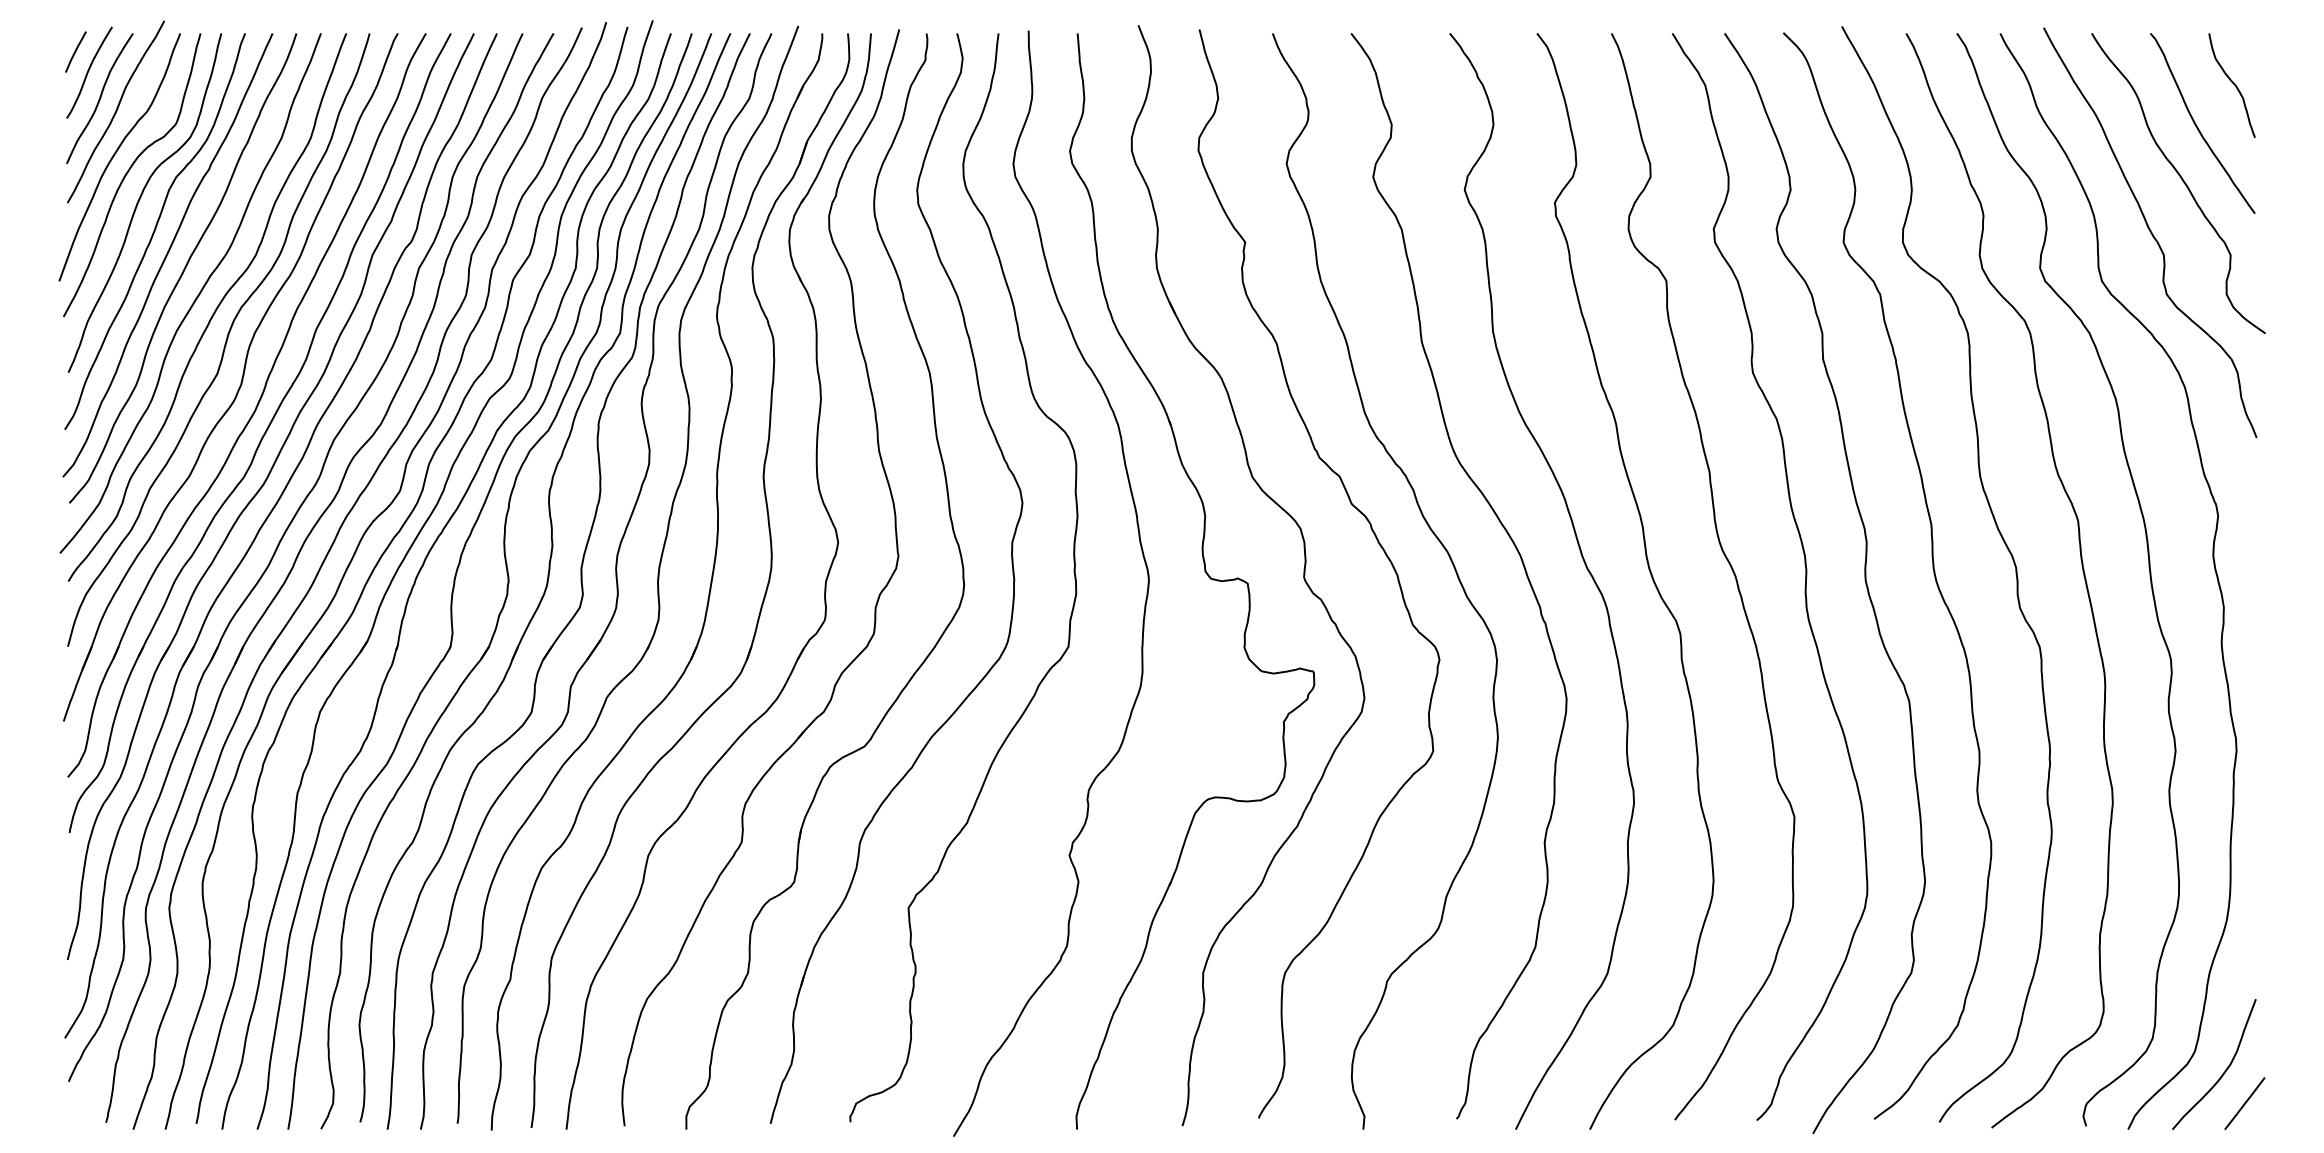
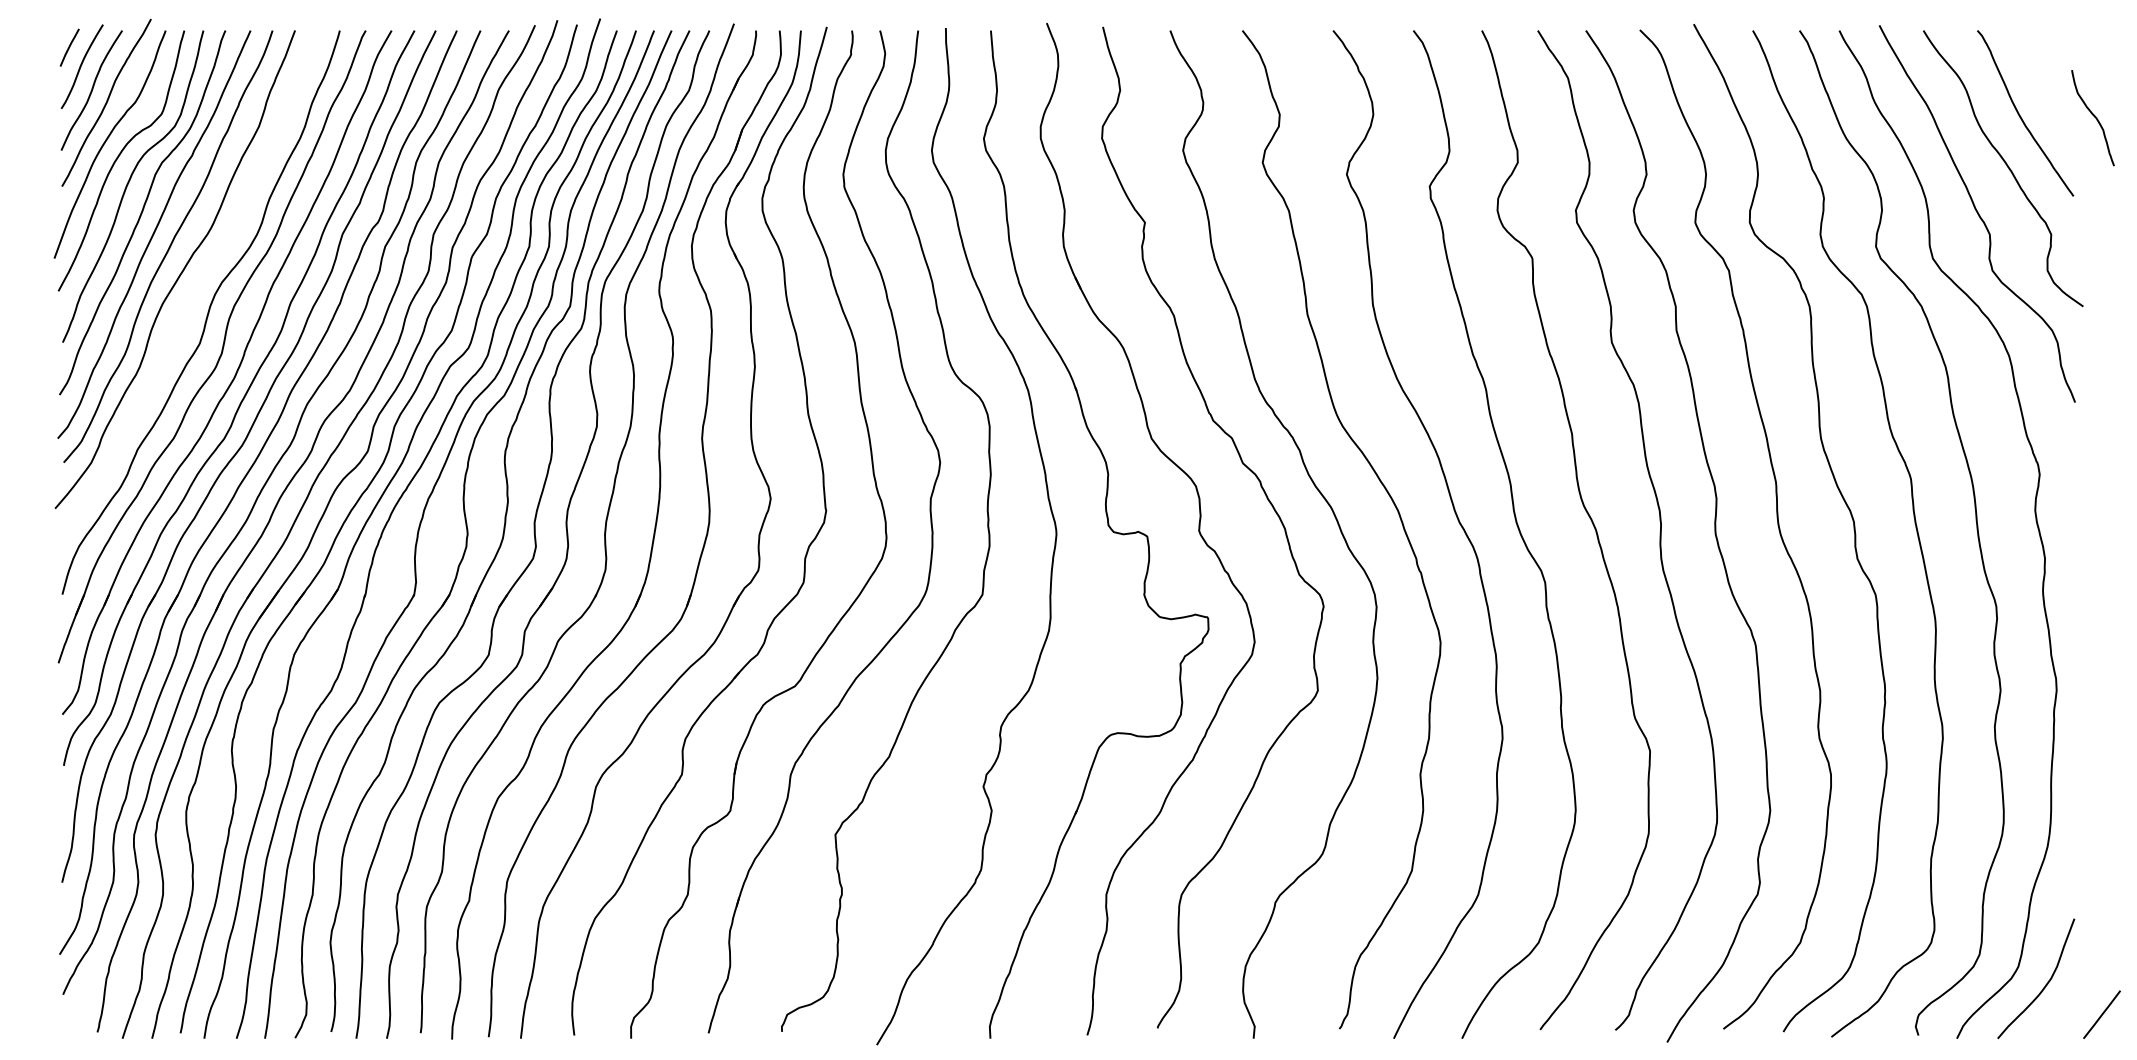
curve: (2232, 83) -> (2093, 116), moved
curve: (214, 310) -> (197, 285), removed
line: (2244, 1103) -> (2101, 1014), moved

